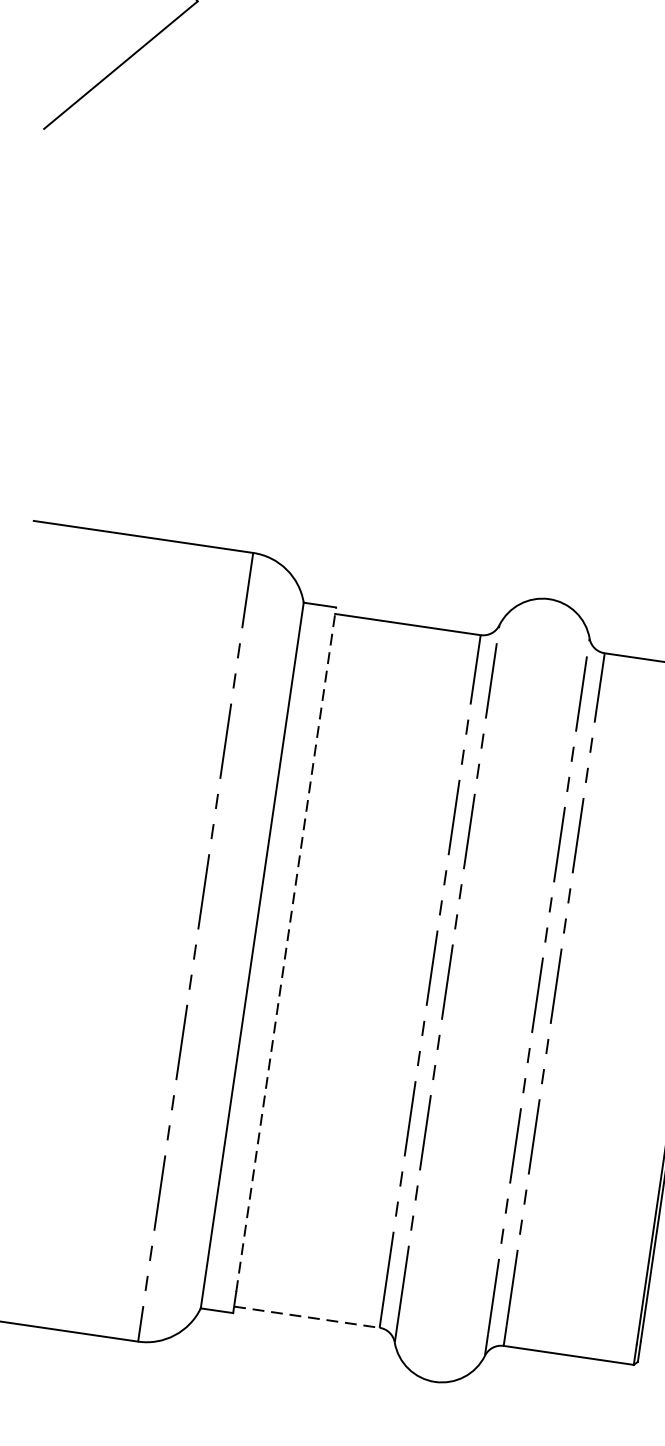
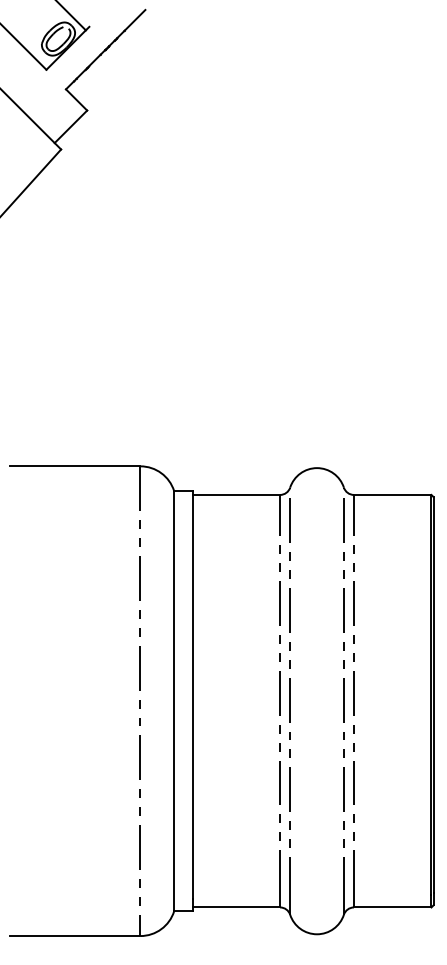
line: (286, 949) -> (193, 694), dashed -> solid
line: (308, 1317) -> (237, 907), dashed -> solid

